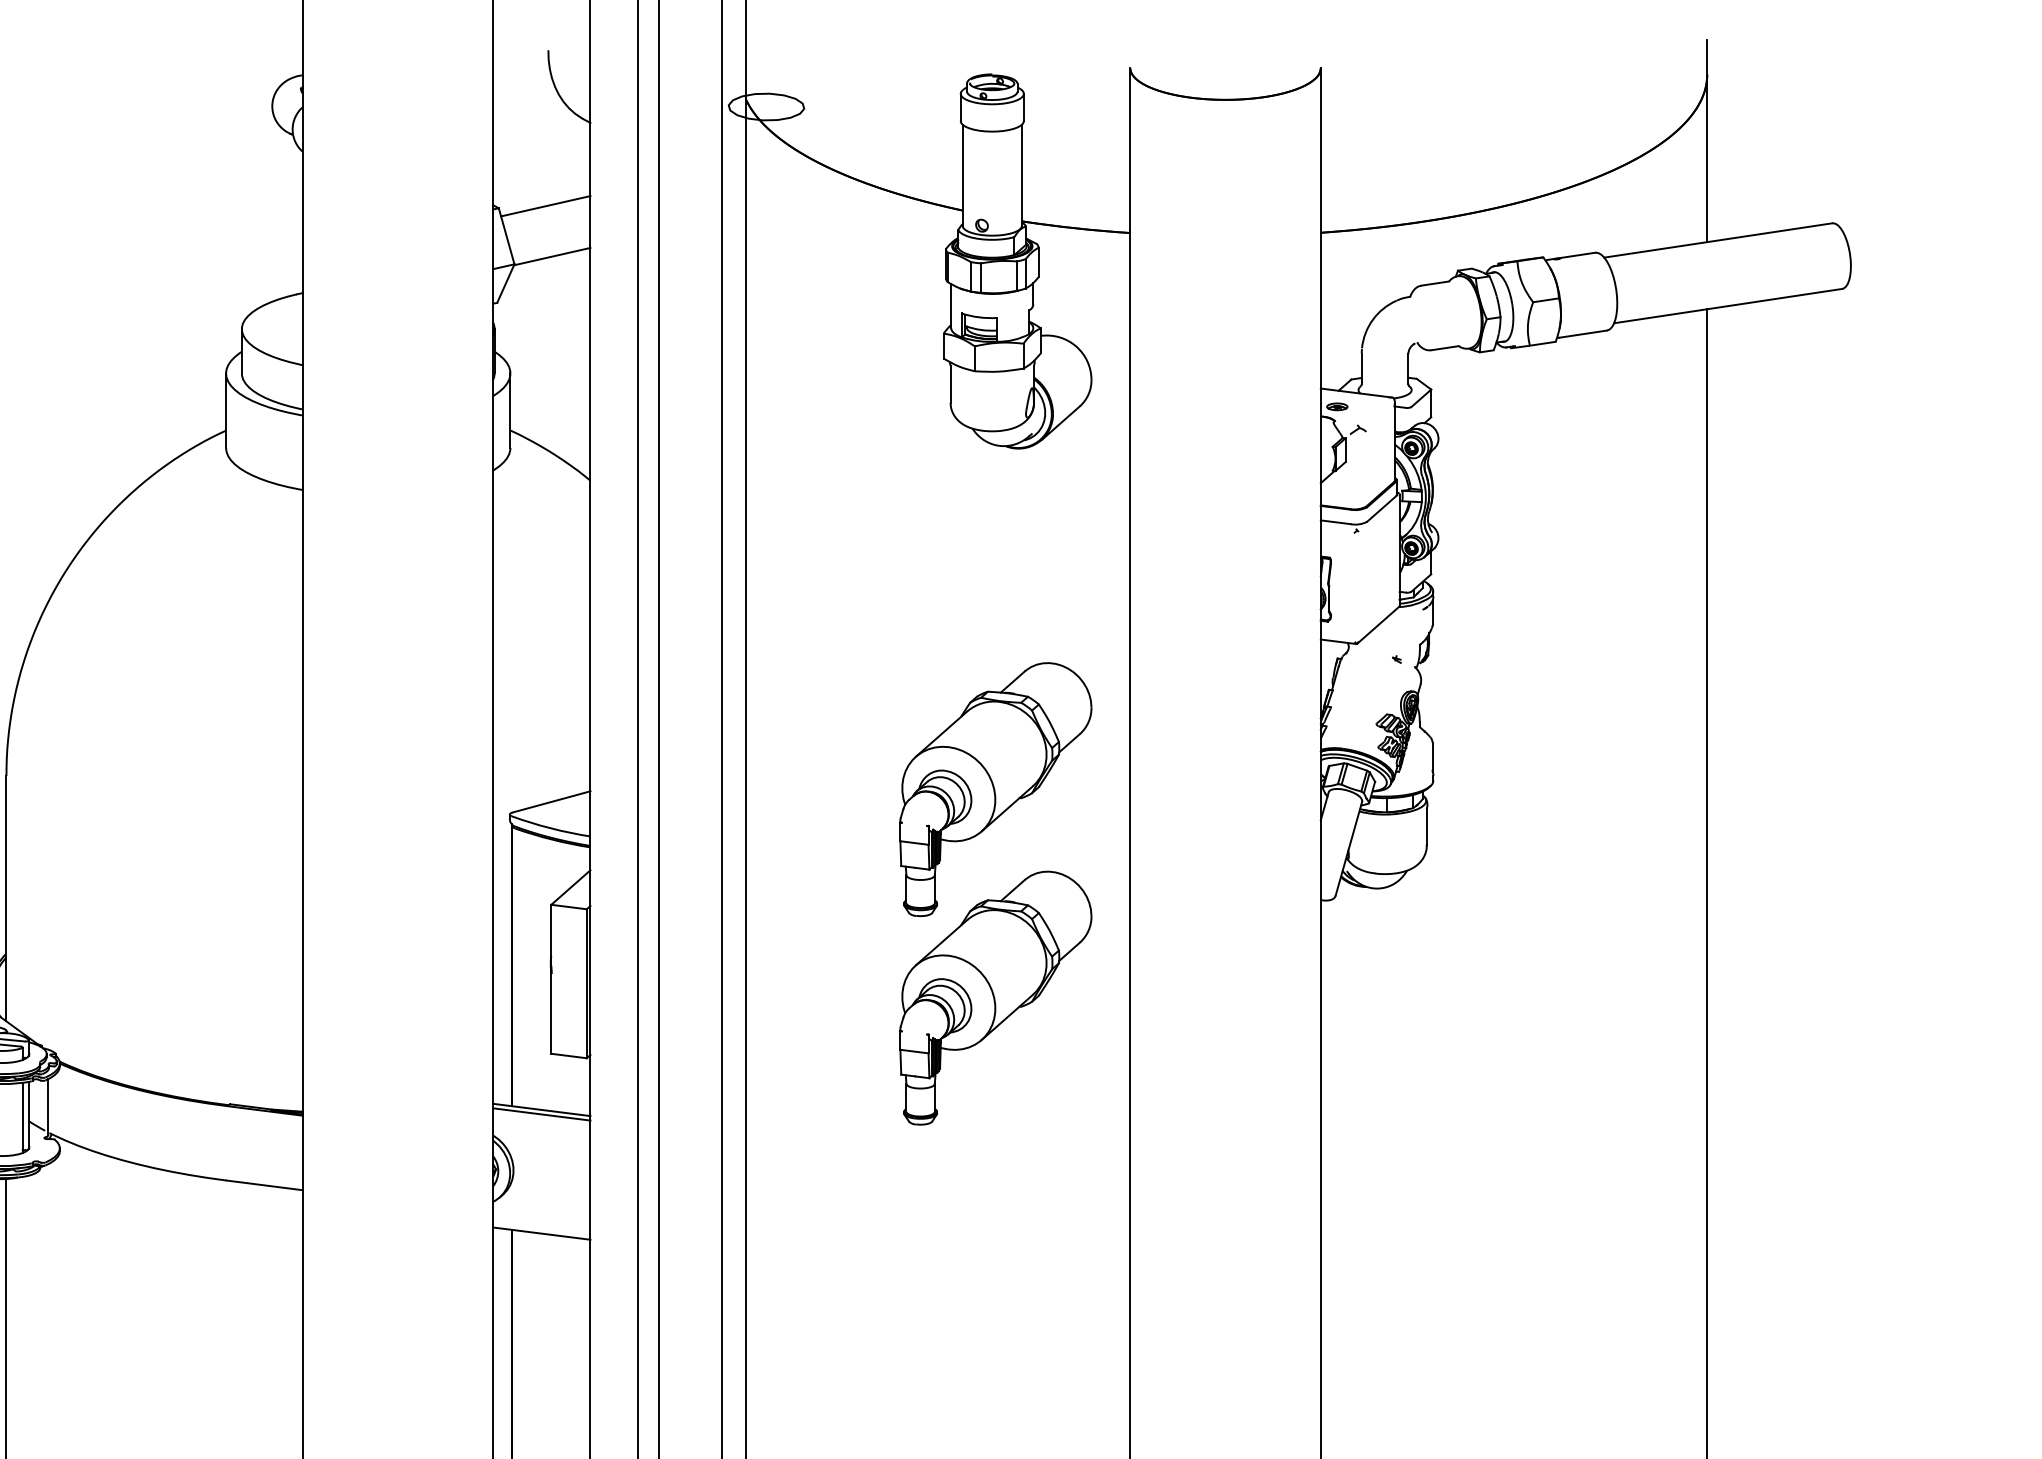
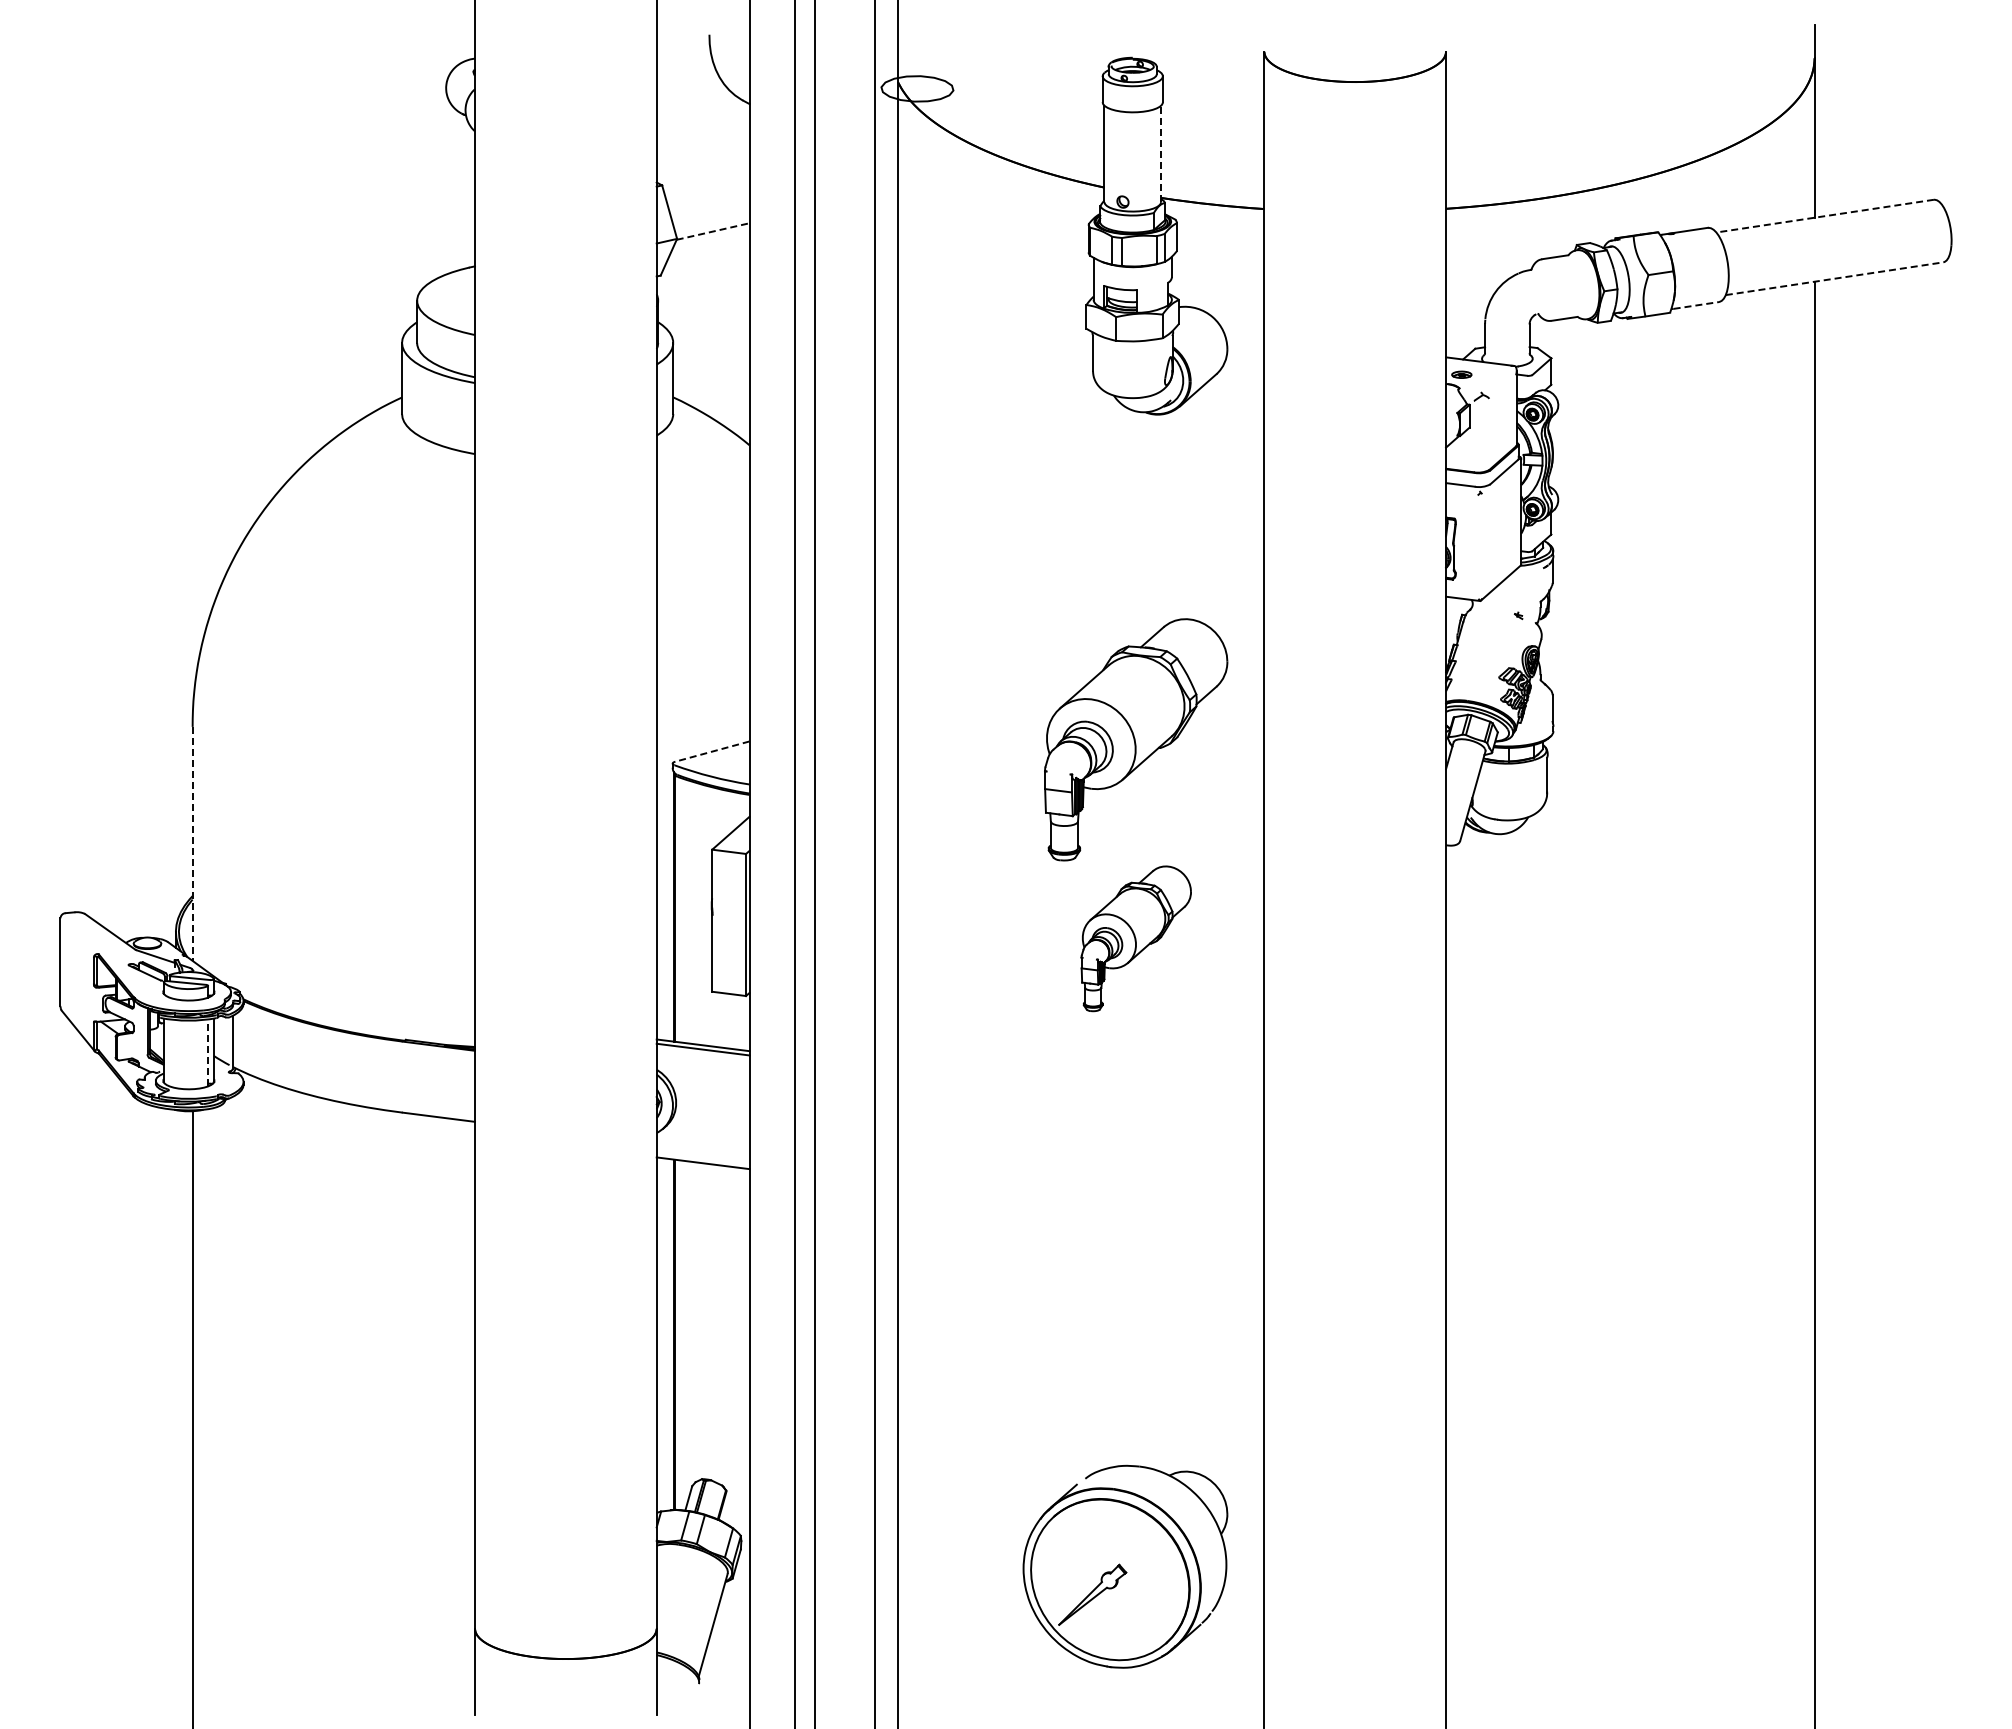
line: (1022, 174) -> (1161, 153), solid -> dashed
line: (545, 206) -> (706, 183), removed
line: (1718, 240) -> (1825, 216), solid -> dashed
line: (552, 256) -> (713, 231), solid -> dashed
line: (1728, 305) -> (1834, 278), solid -> dashed
line: (1583, 334) -> (1696, 305), solid -> dashed
line: (551, 801) -> (712, 751), solid -> dashed
line: (6, 898) -> (192, 843), solid -> dashed
part: (996, 997) -> (1136, 938), size x0.6
line: (23, 1117) -> (208, 1052), solid -> dashed

